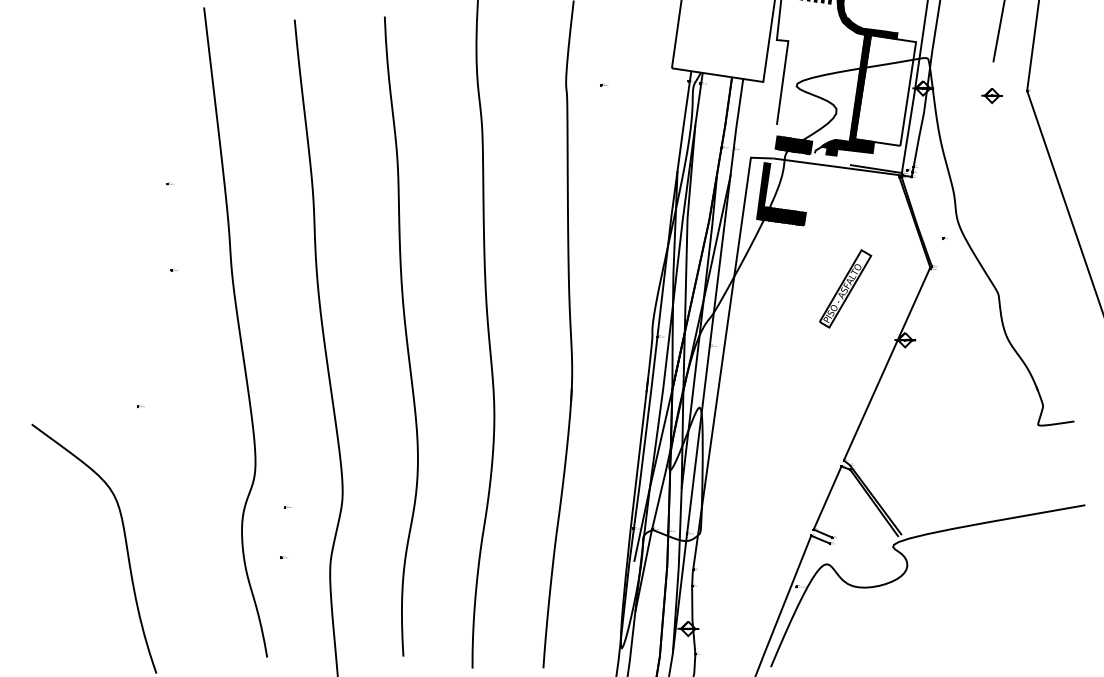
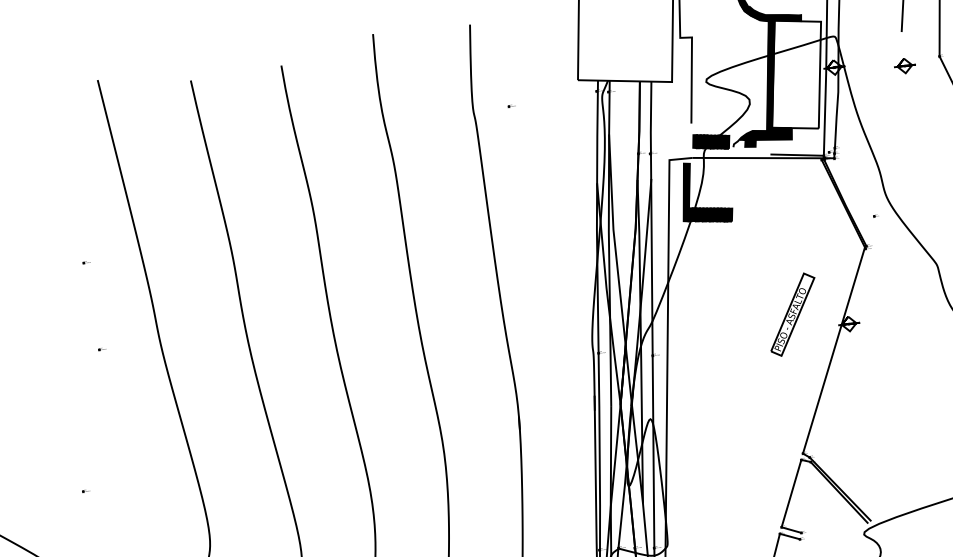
part: (845, 288) -> (792, 314), moved

